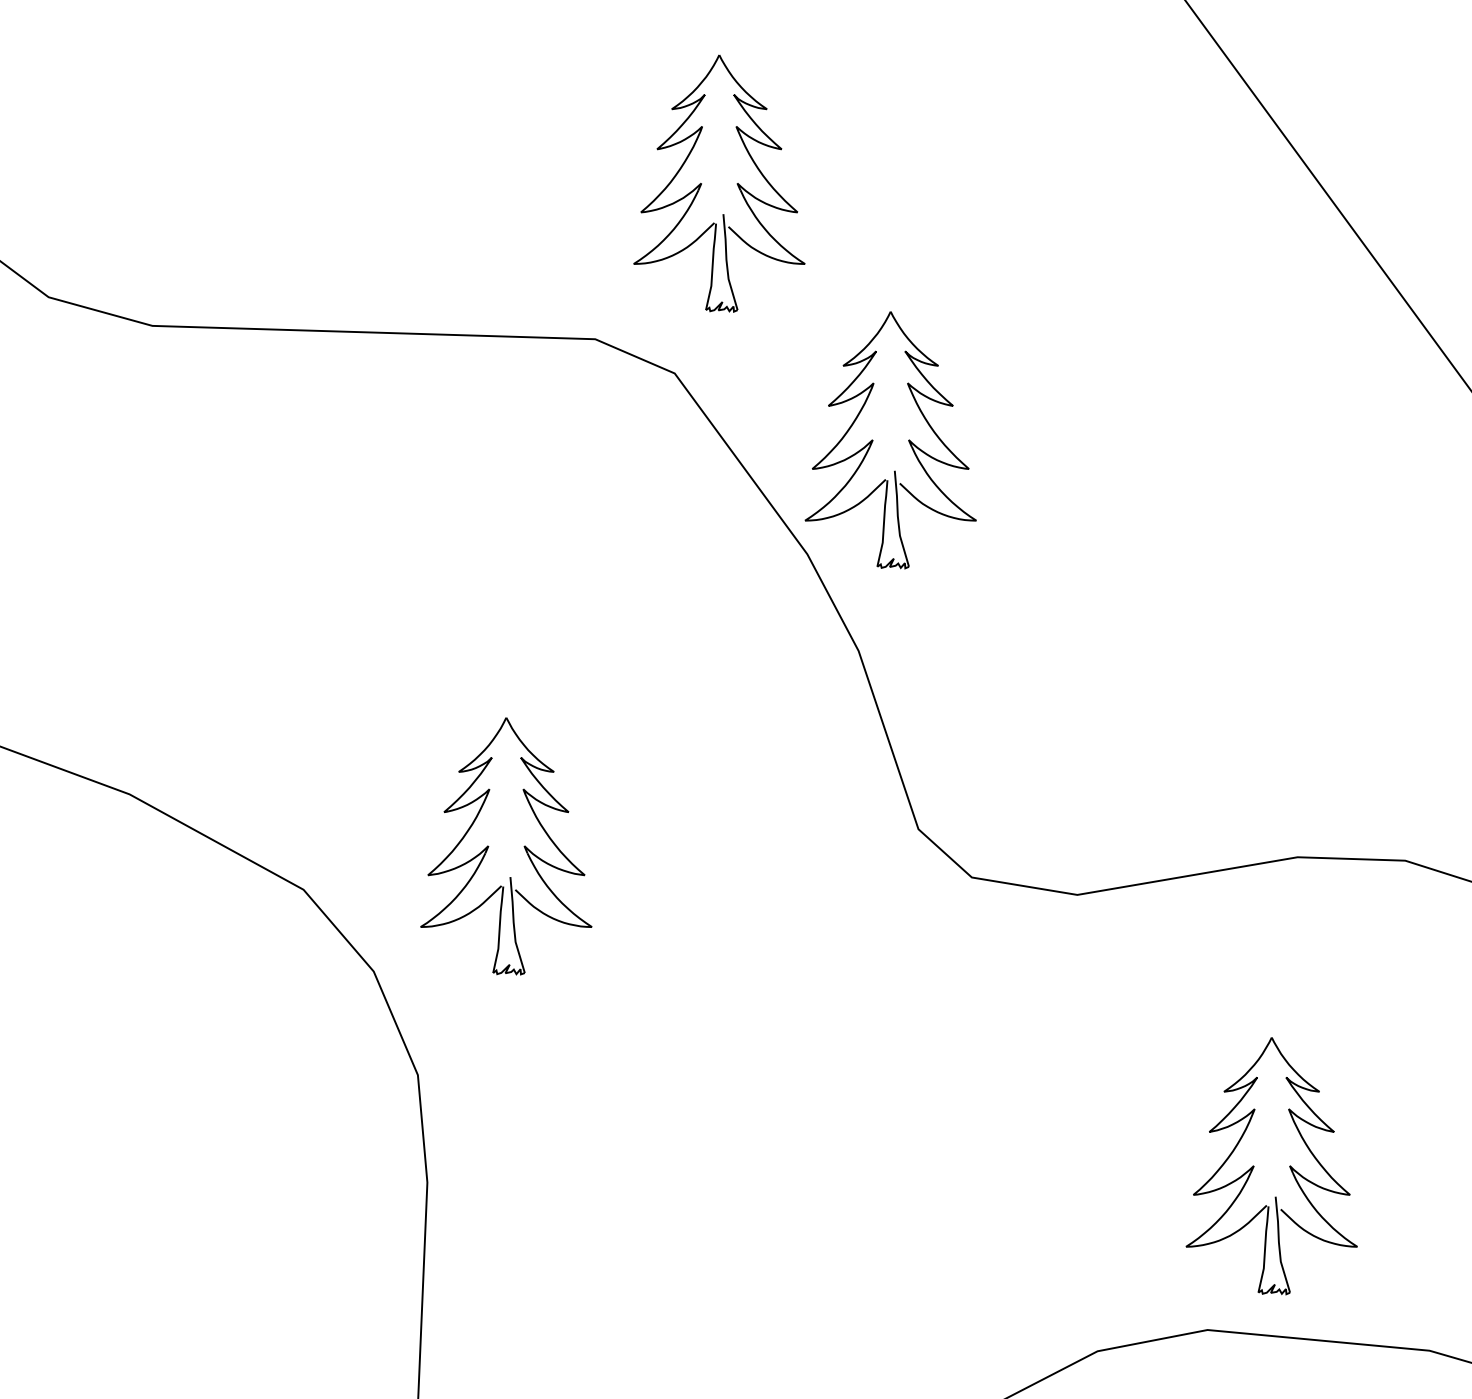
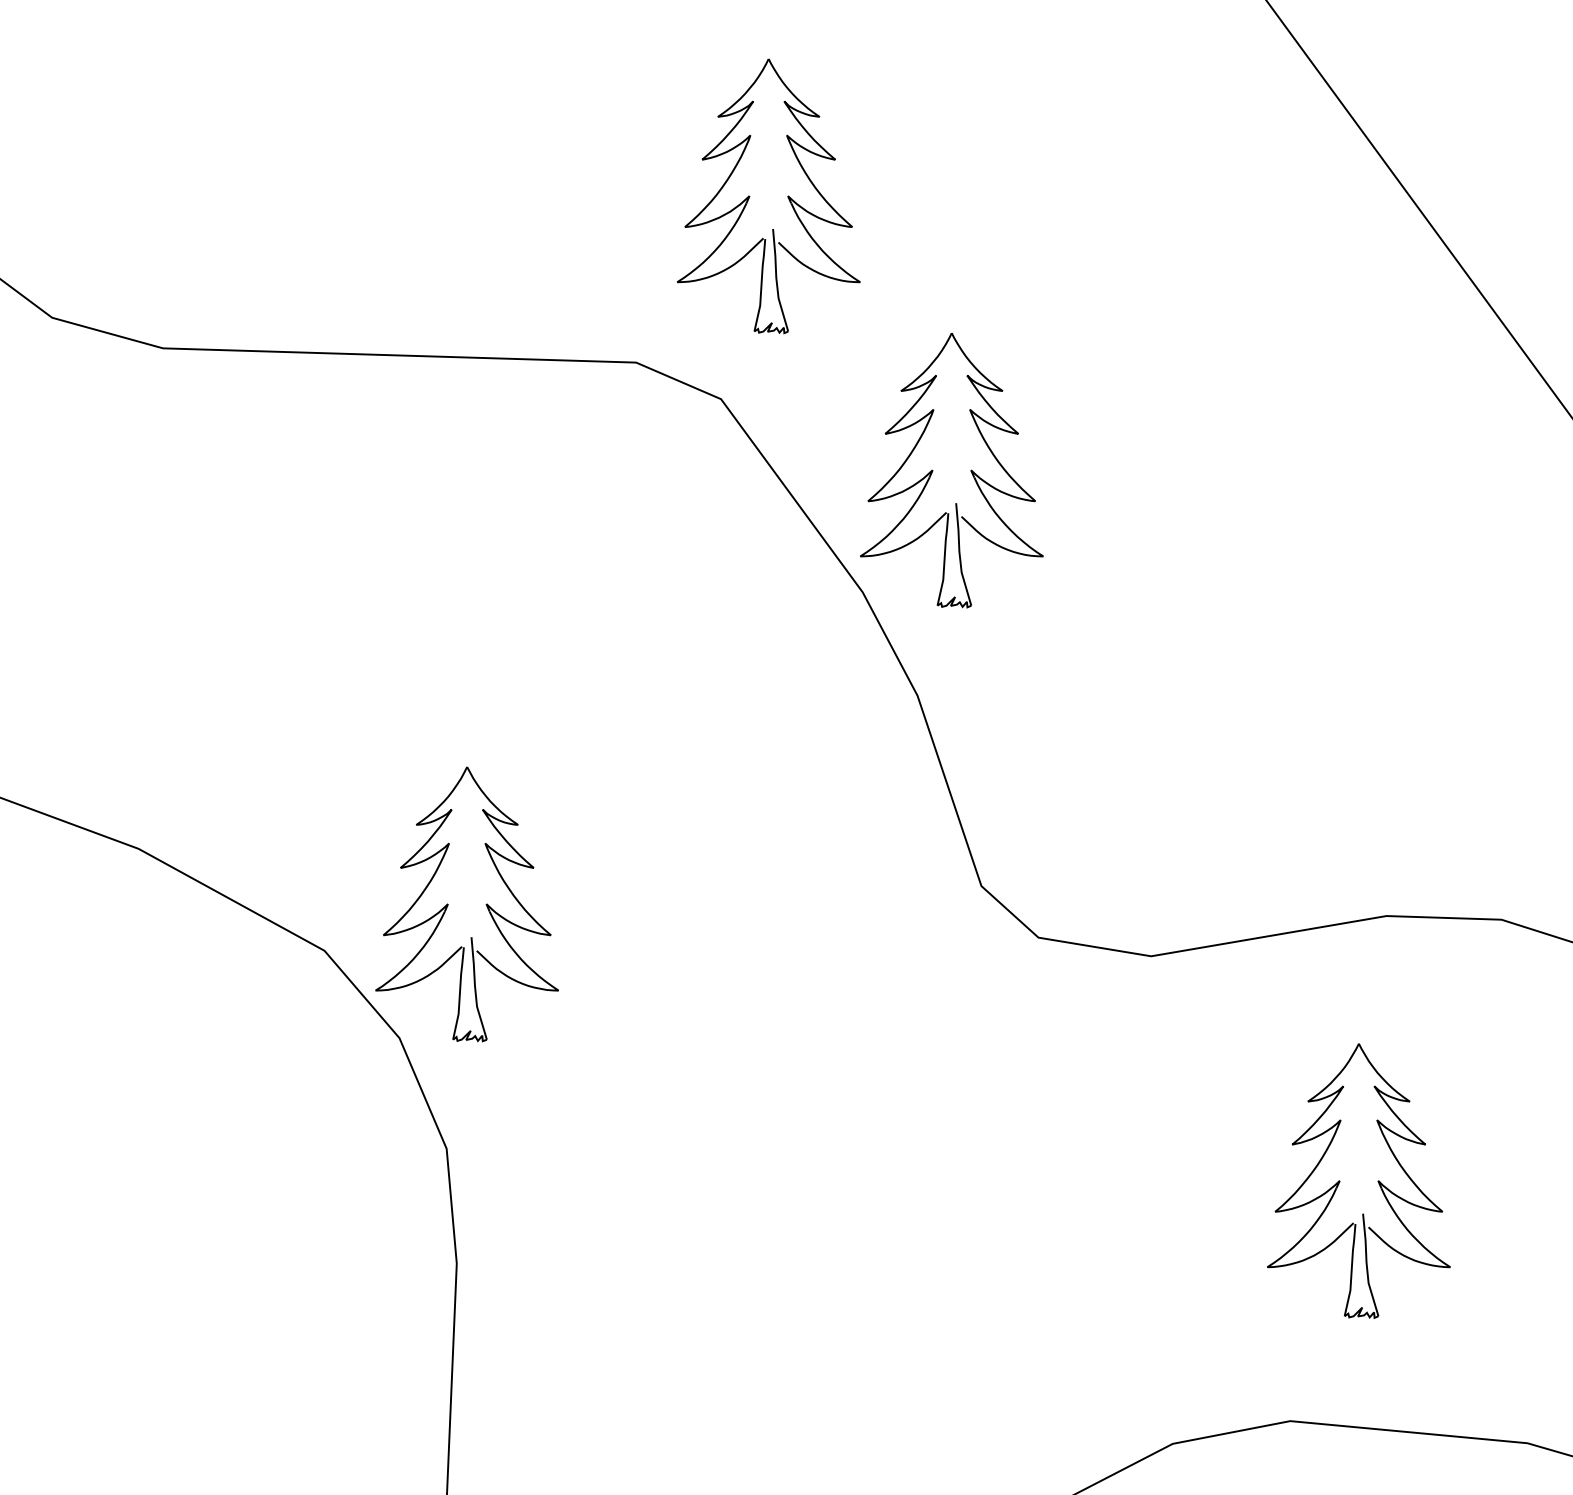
part: (488, 846) -> (448, 904), moved
part: (1254, 1166) -> (1340, 1181), moved

